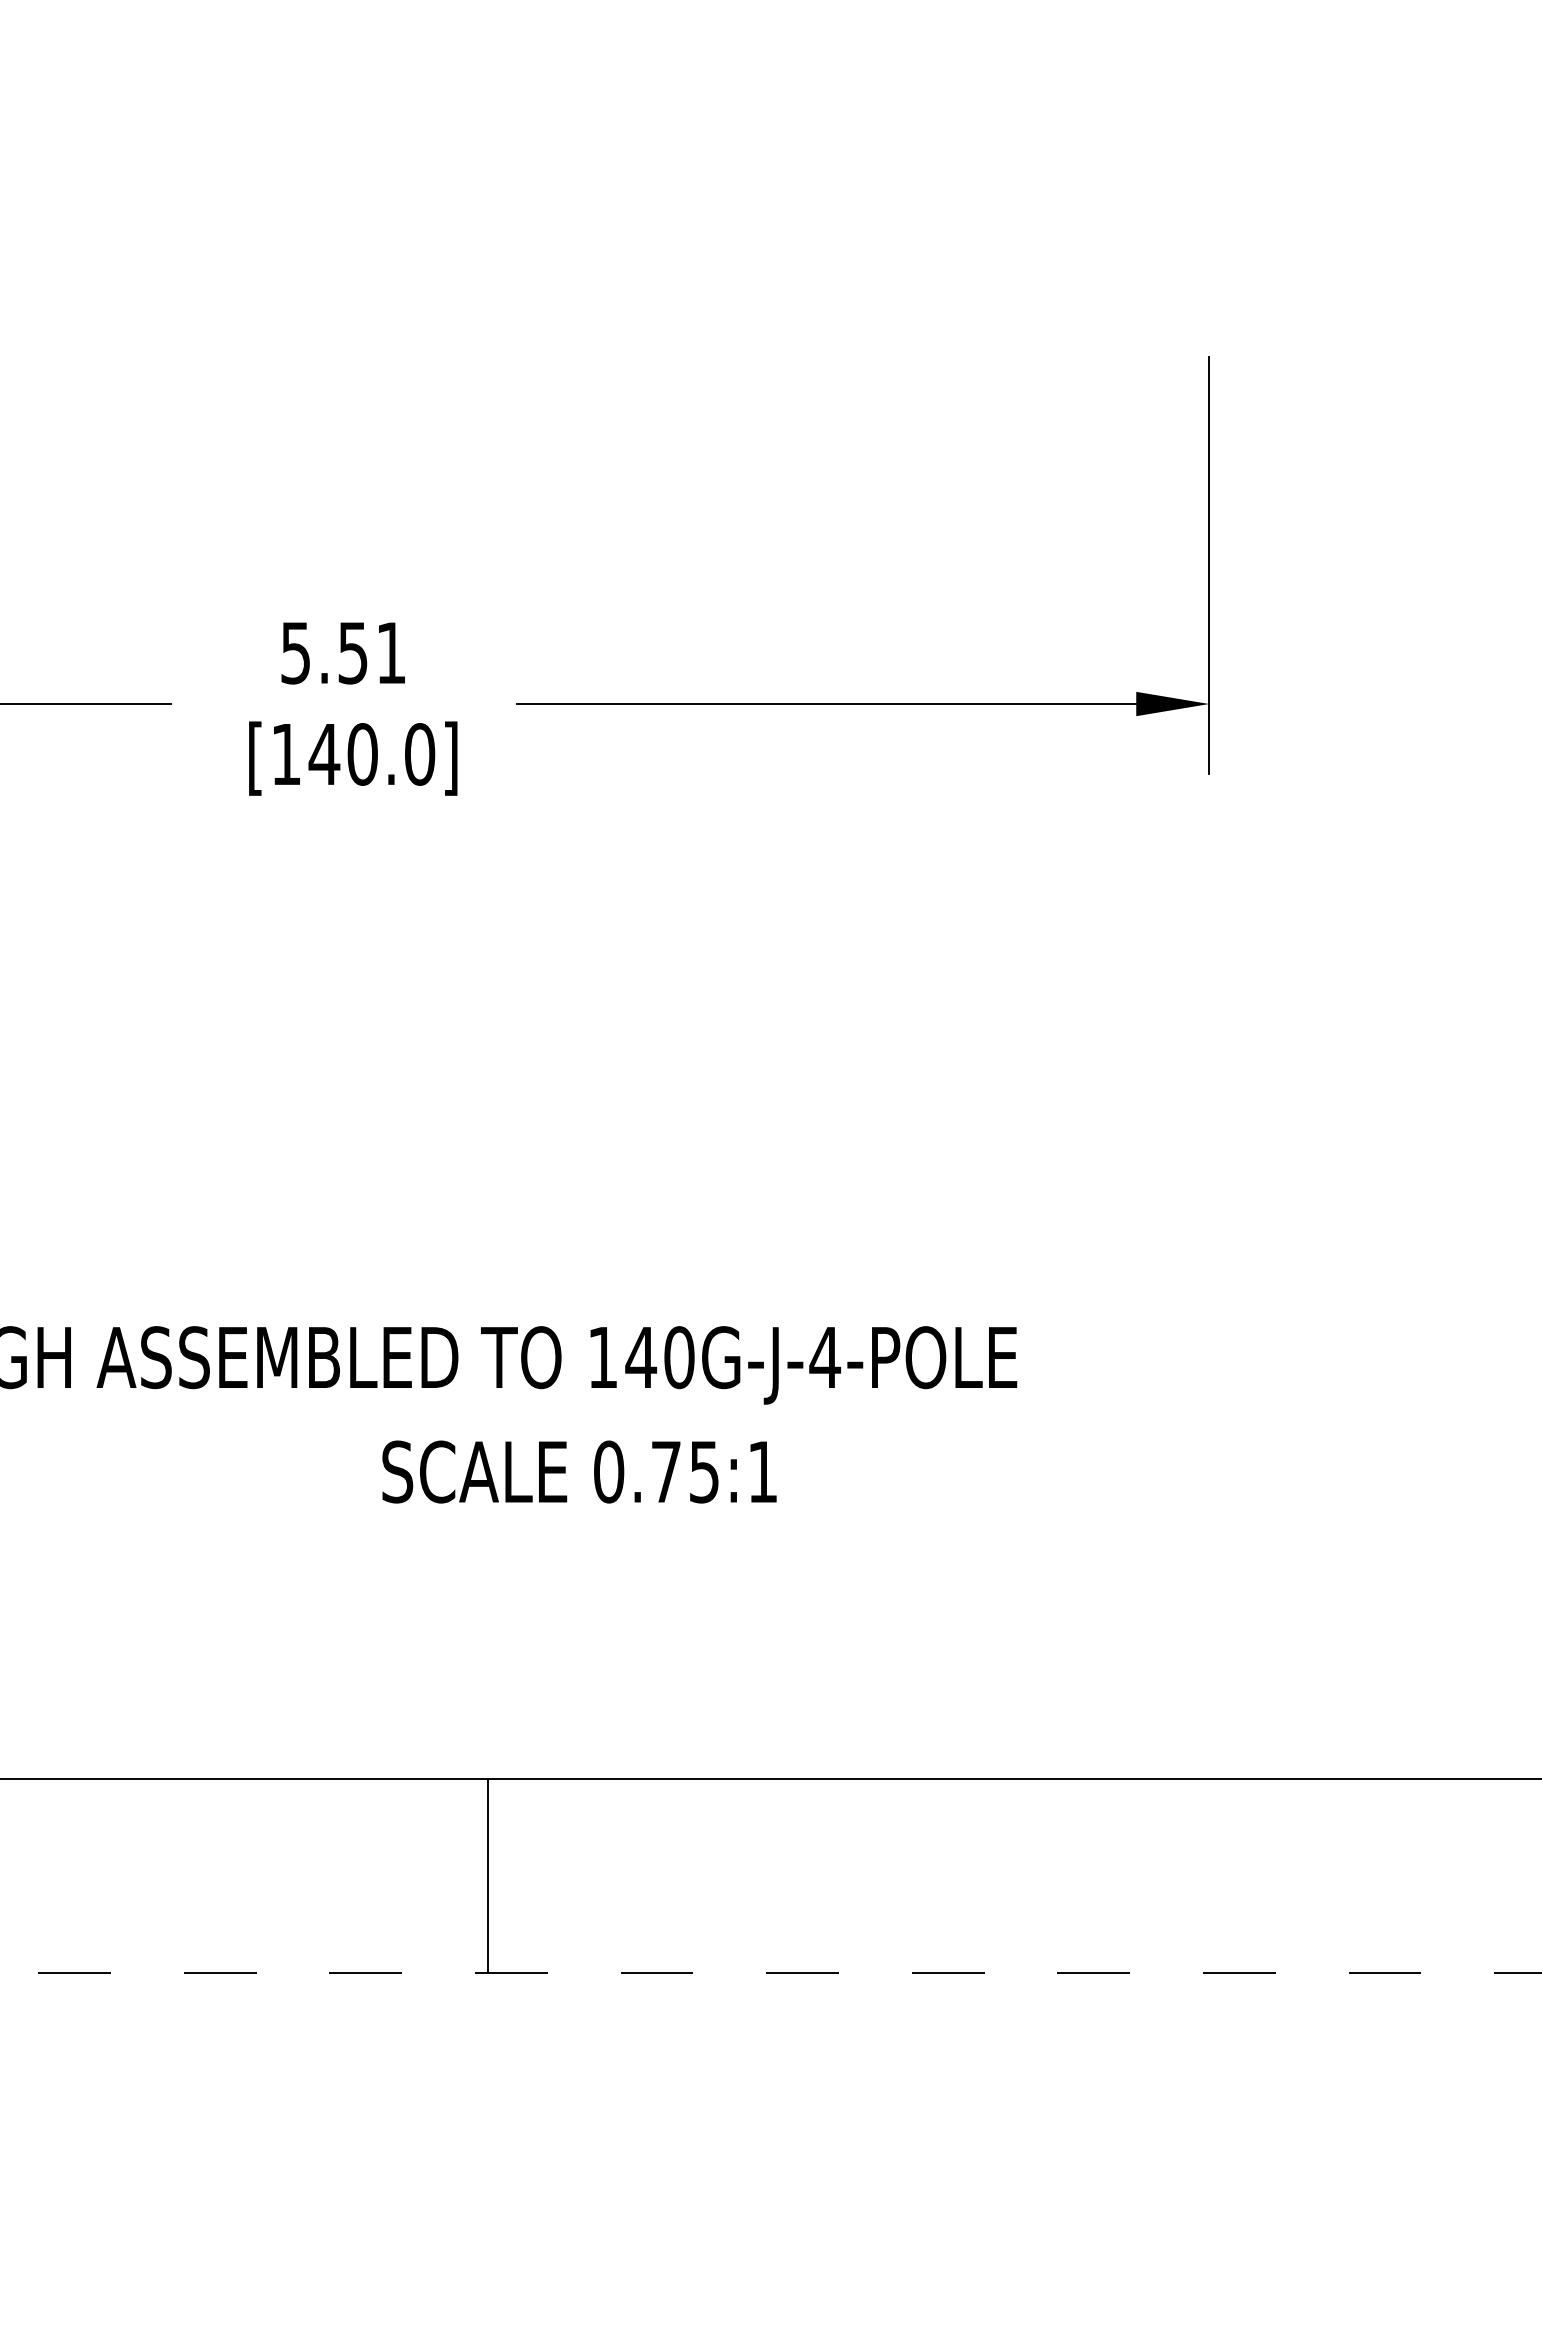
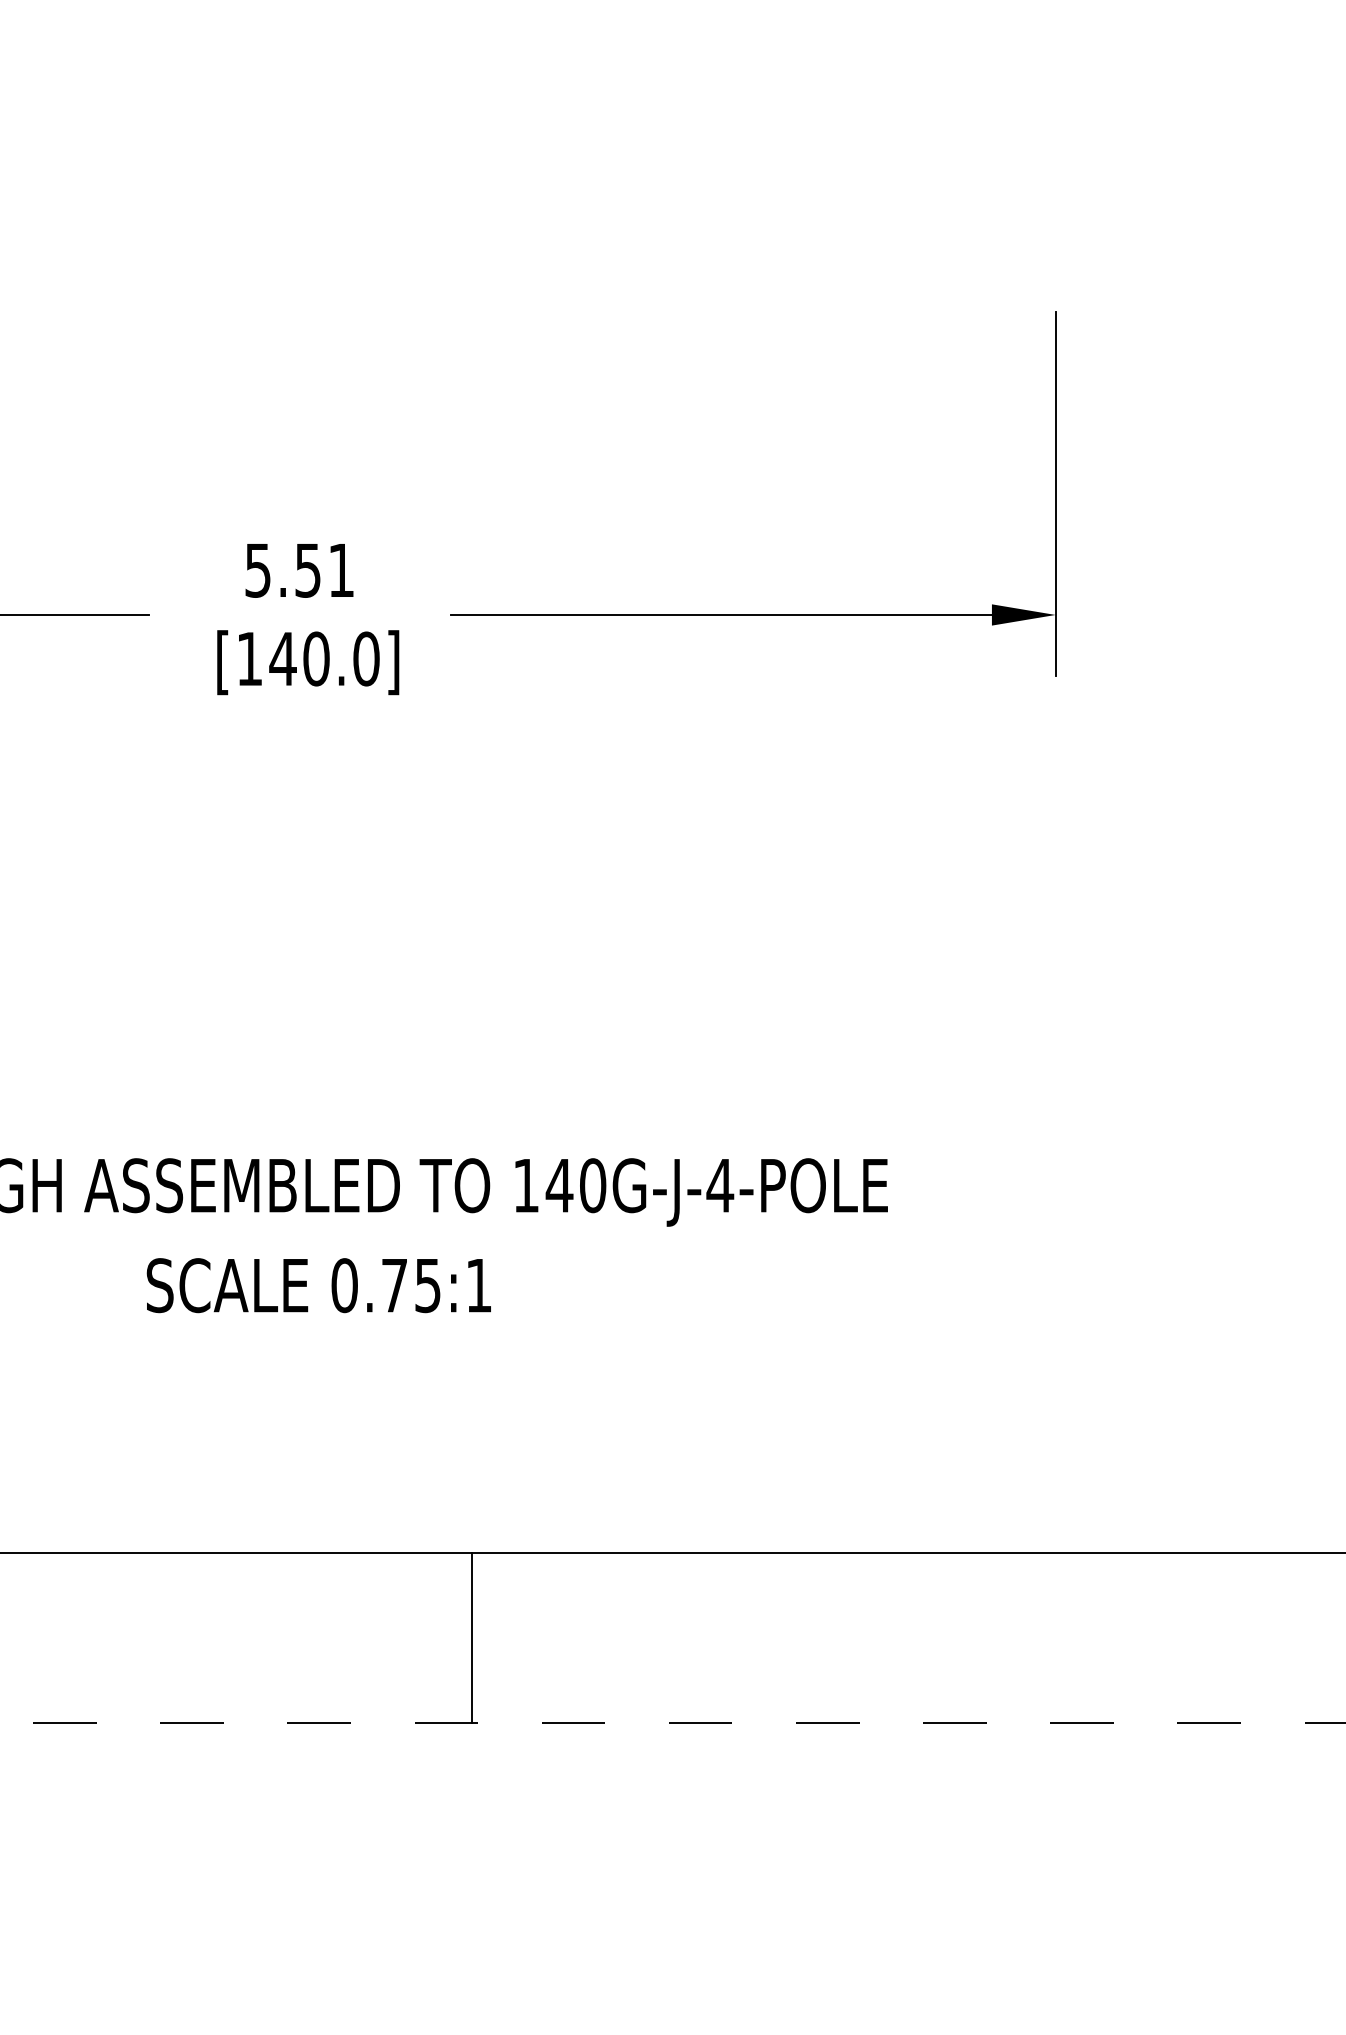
text: (579, 1471) -> (318, 1285), moved
line: (488, 1875) -> (472, 1637), moved

